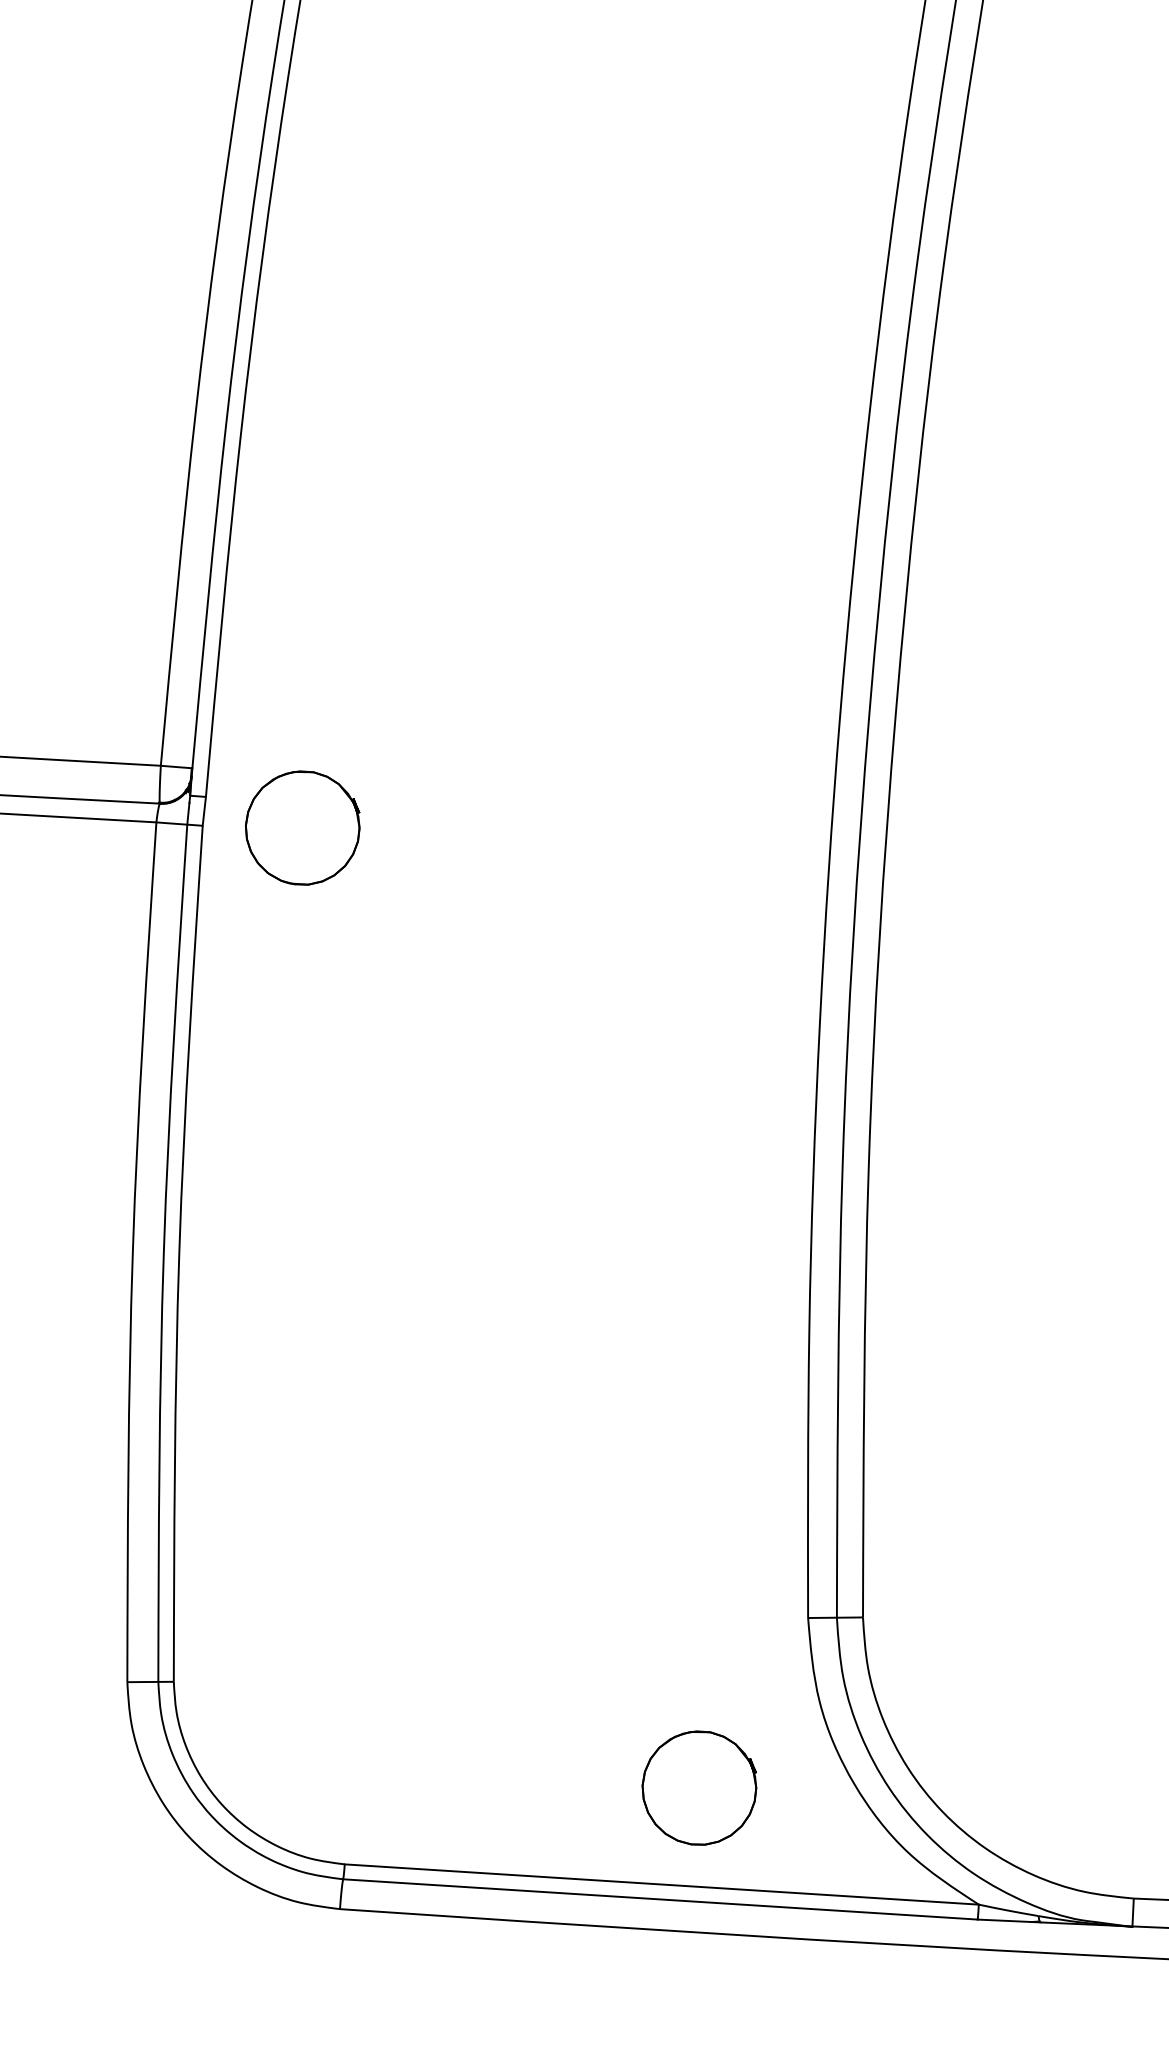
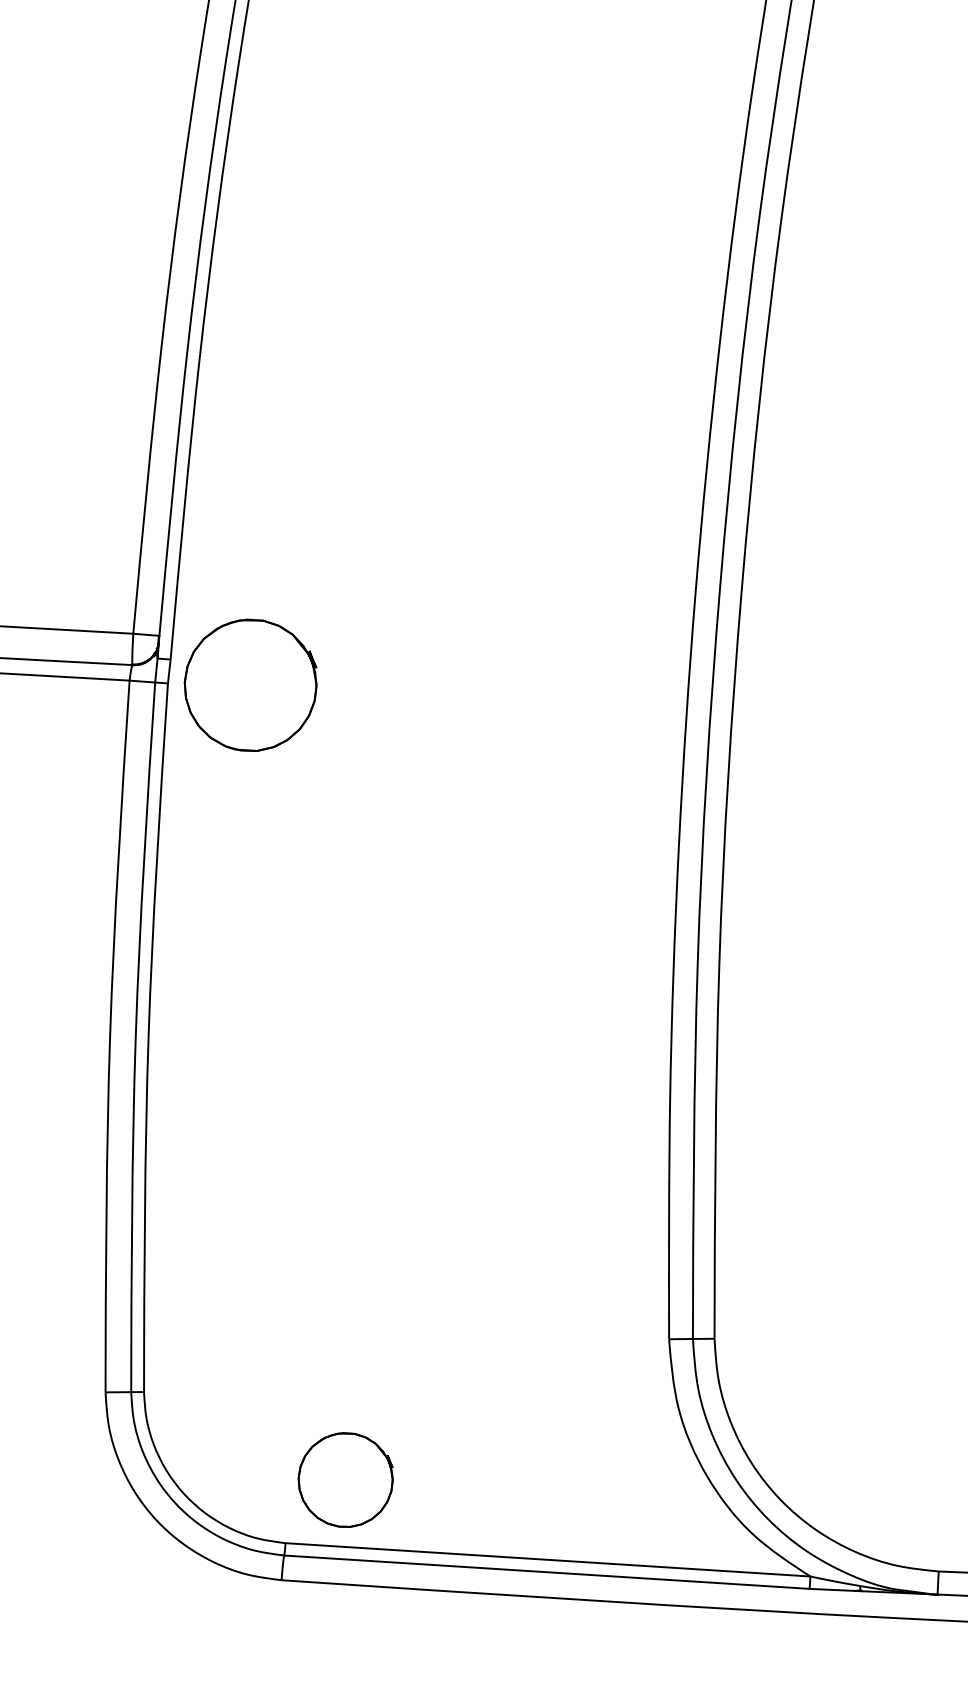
part: (302, 827) -> (250, 684), size x1.4
part: (699, 1787) -> (345, 1479), moved

